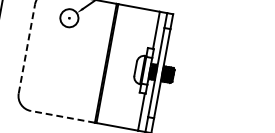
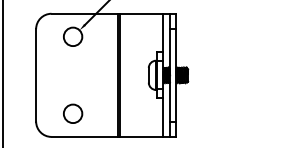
line: (27, 48) -> (36, 74), dashed -> solid
circle: (56, 92) -> (73, 113), added
line: (62, 116) -> (84, 136), dashed -> solid

